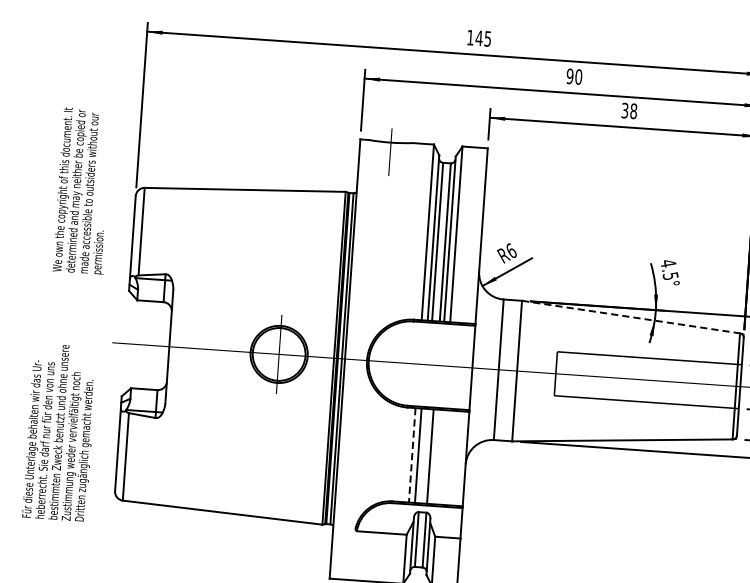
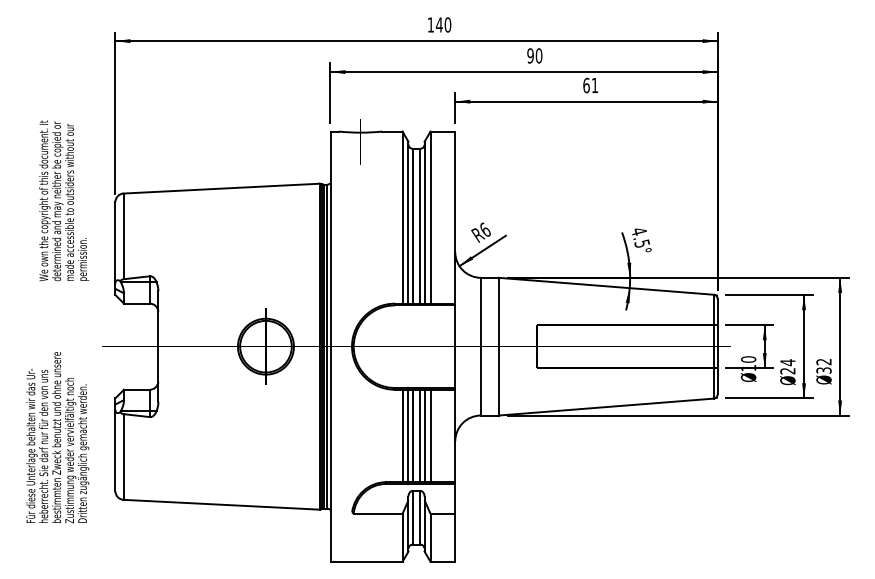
text: (487, 38) -> (447, 24), 145 -> 140
text: (629, 110) -> (590, 85), 38 -> 61
line: (631, 317) -> (606, 286), dashed -> solid
line: (412, 455) -> (402, 436), dashed -> solid
line: (422, 455) -> (412, 435), added
line: (434, 456) -> (424, 435), added
line: (440, 456) -> (430, 435), added

